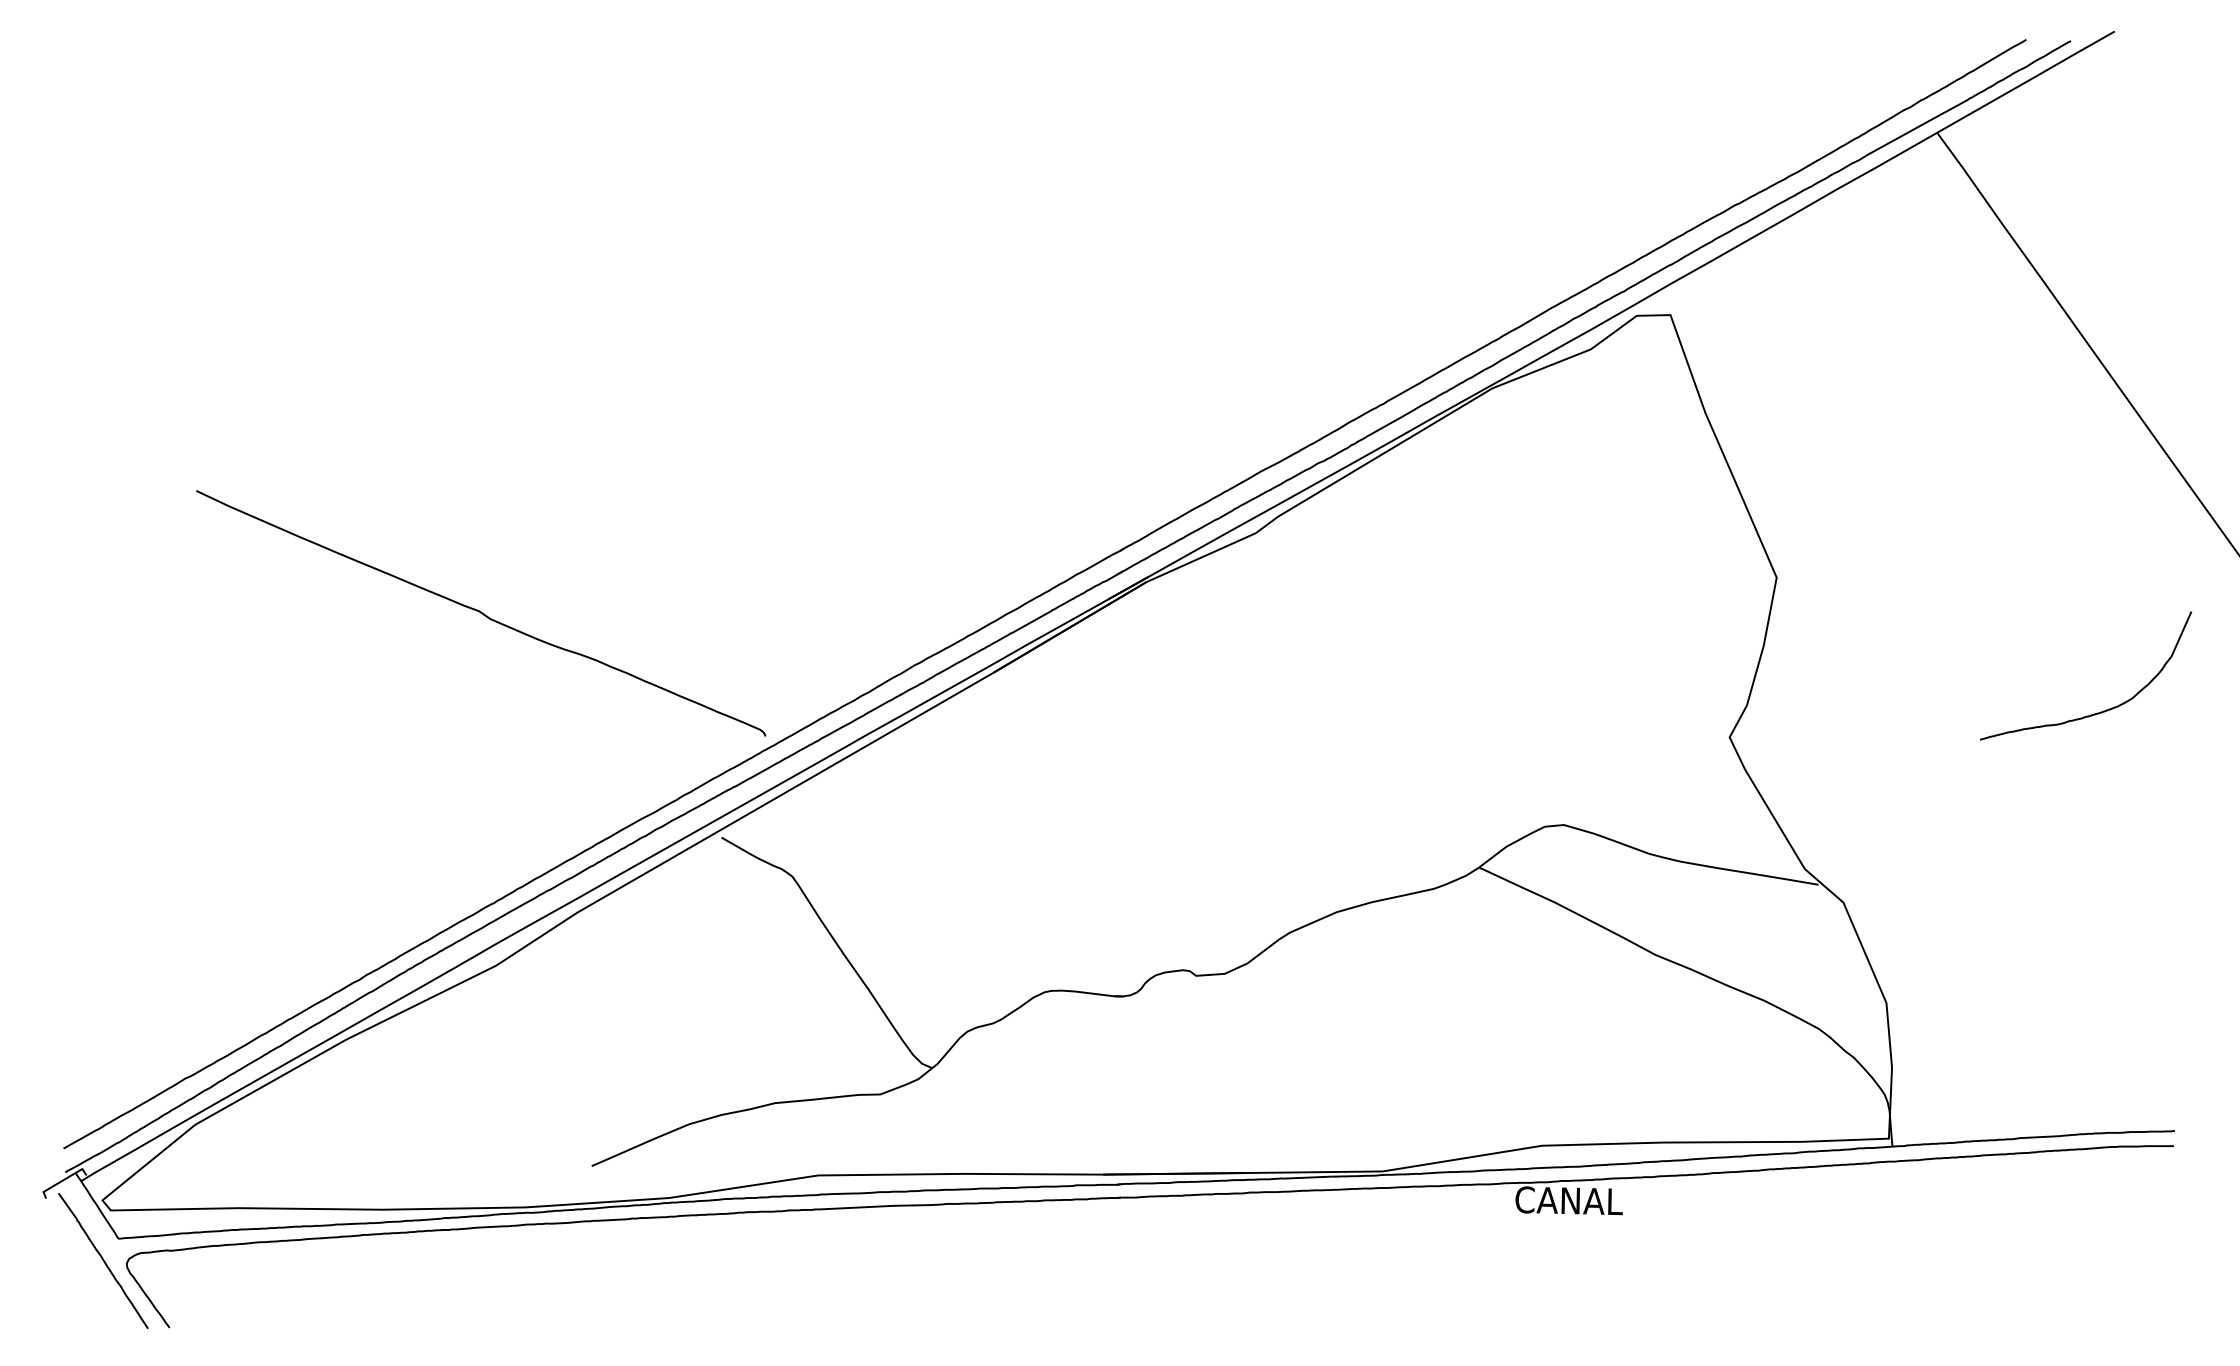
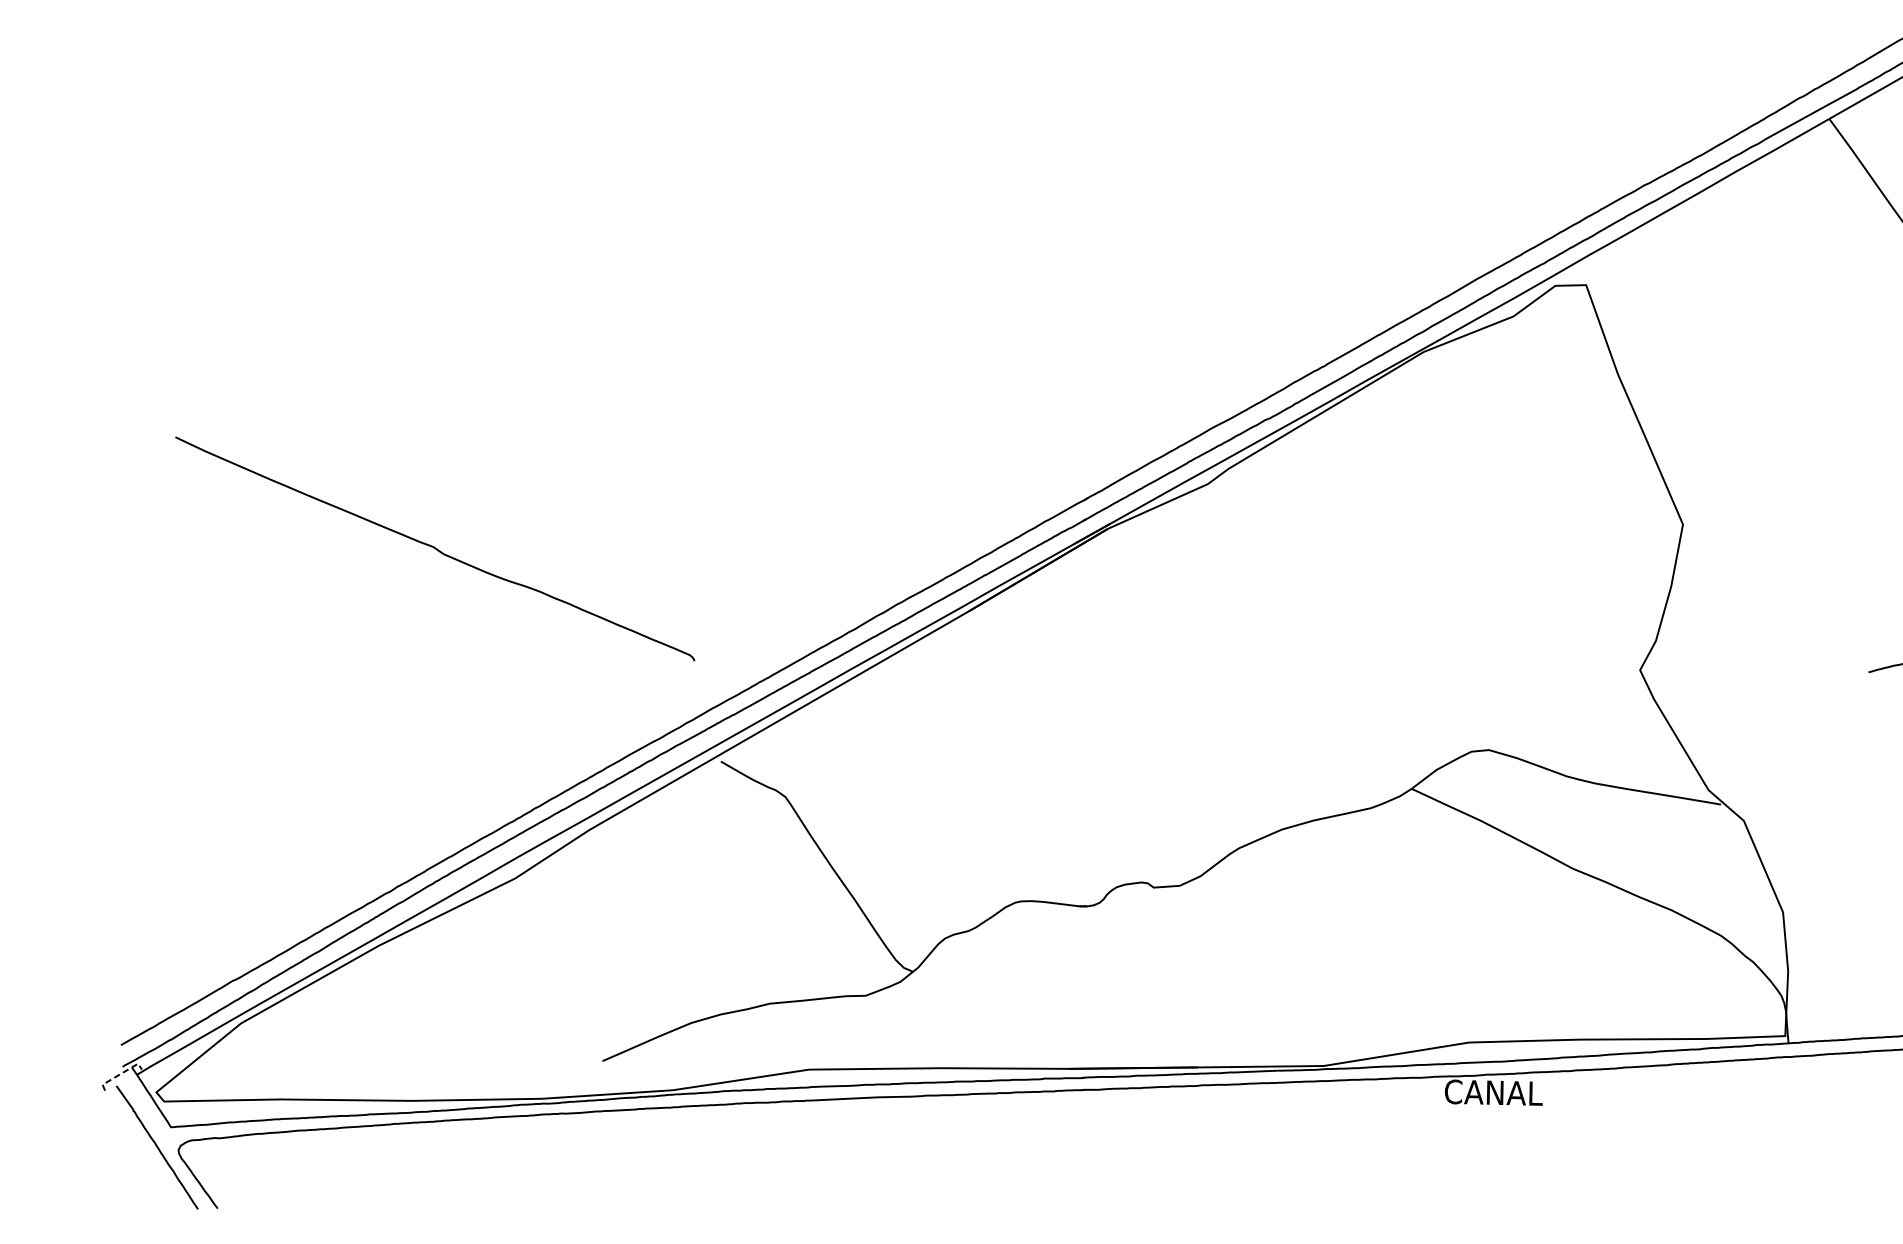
curve: (481, 613) -> (435, 549), moved
line: (62, 1180) -> (120, 1074), solid -> dashed

